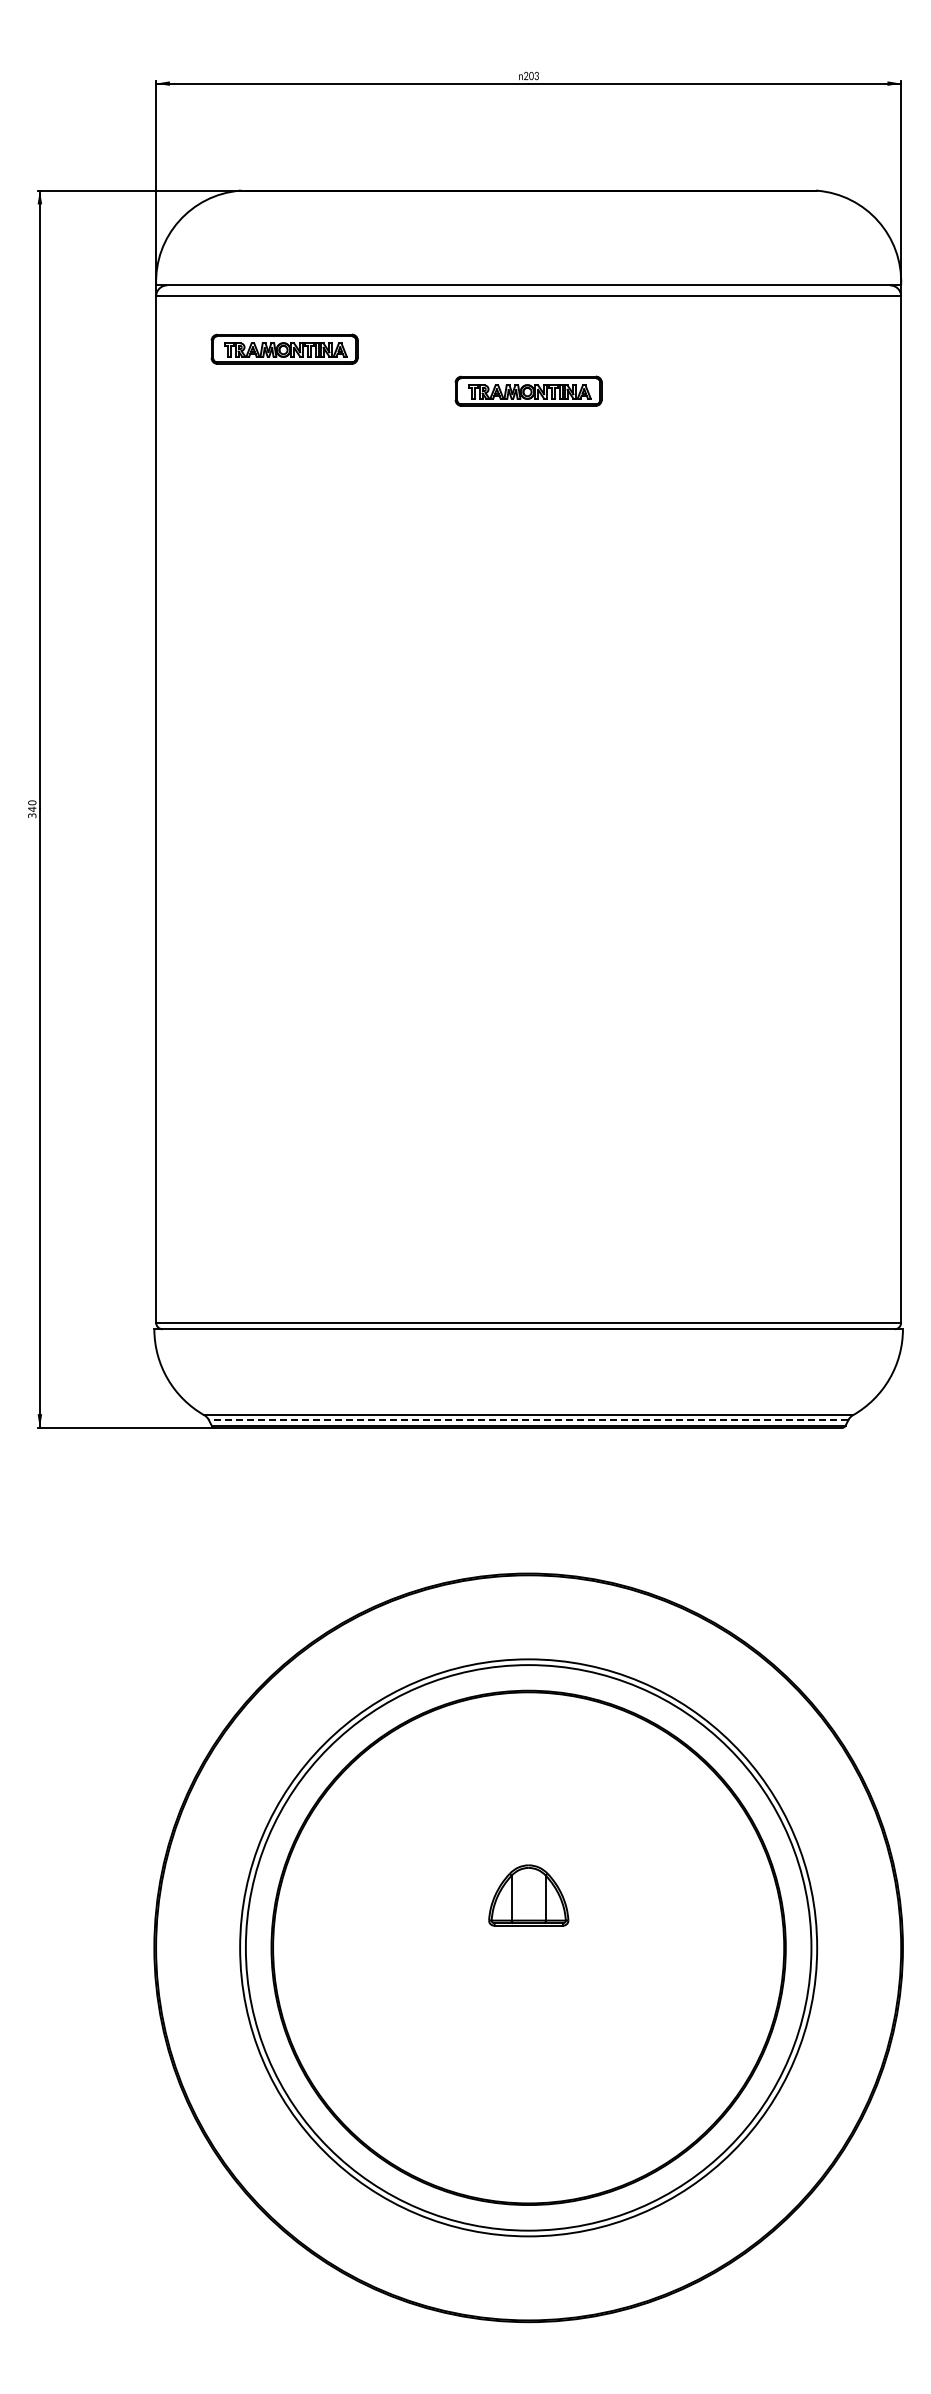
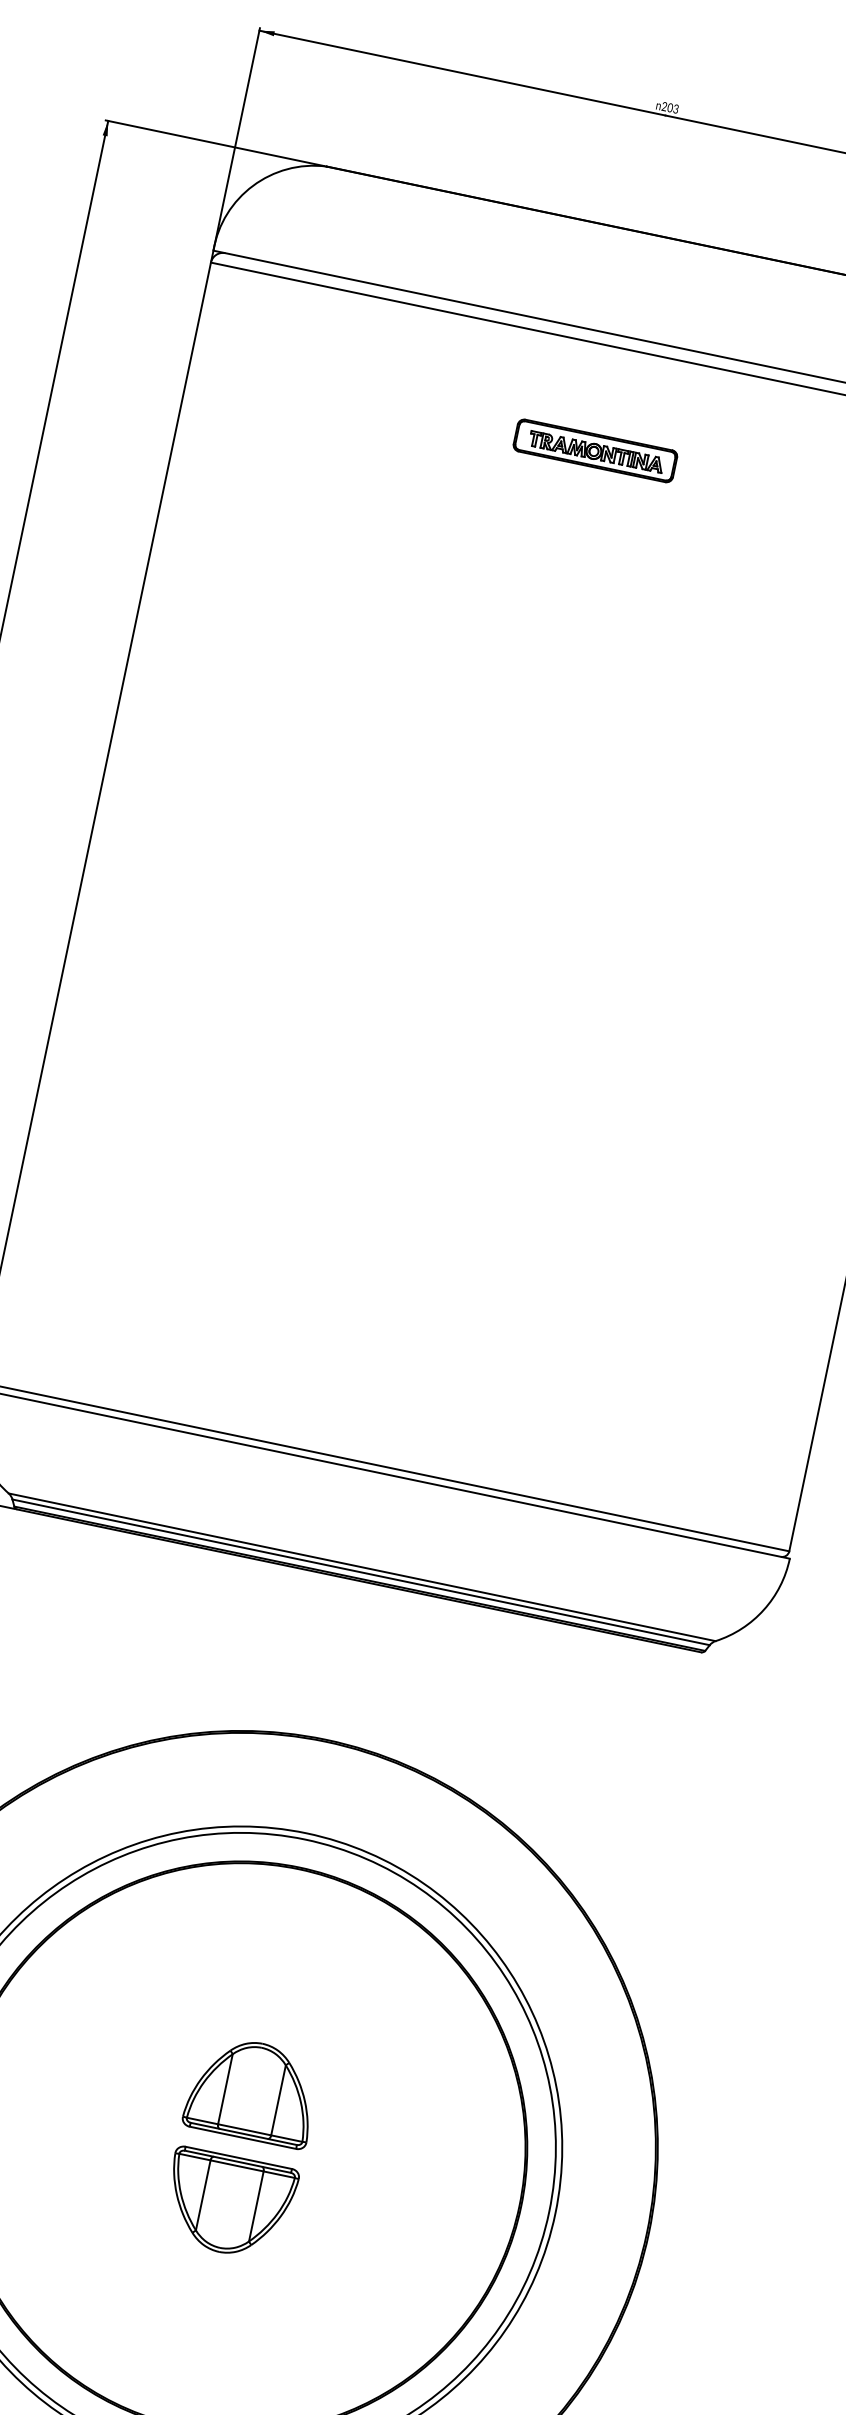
part: (284, 348) -> (338, 348), removed
line: (528, 1419) -> (361, 1571), dashed -> solid
part: (528, 1895) -> (252, 2090), size x1.43
part: (528, 2000) -> (228, 2205), added

